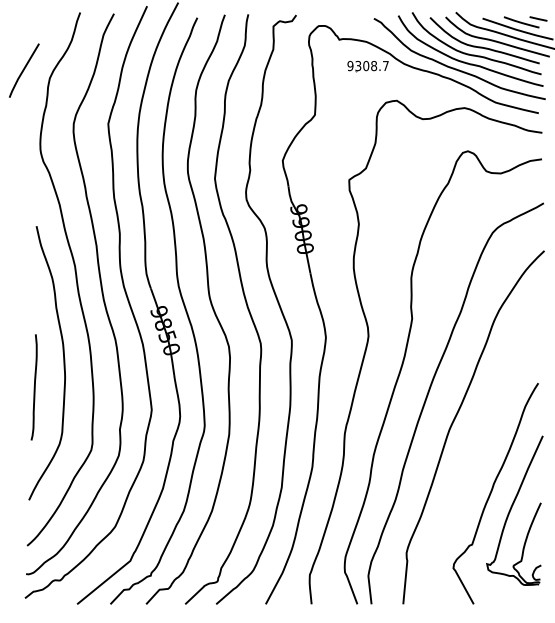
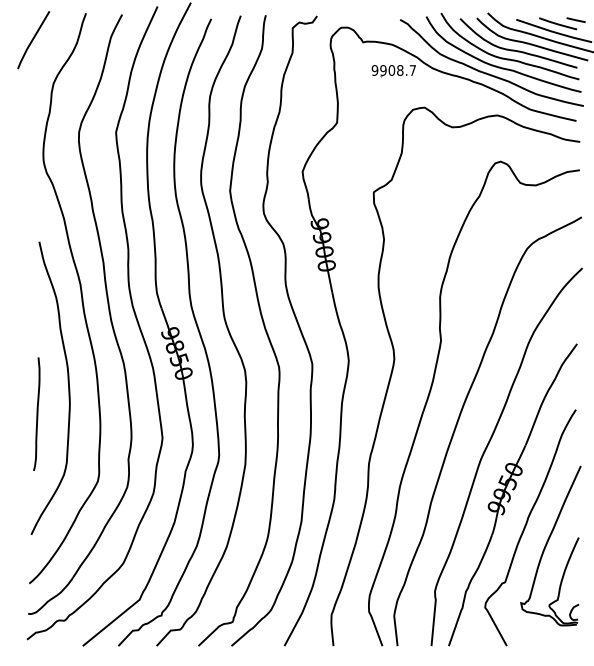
text: (358, 65) -> (383, 69), 9308.7 -> 9908.7
line: (24, 70) -> (33, 39), moved
part: (478, 462) -> (511, 494), added

